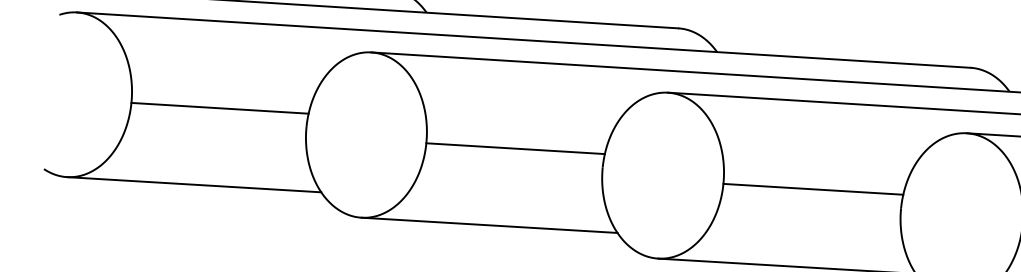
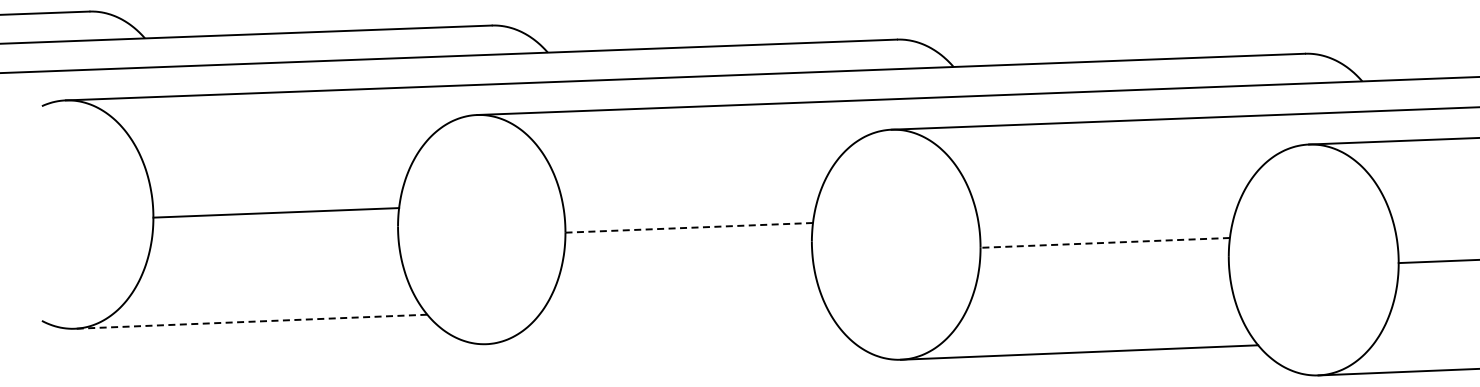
line: (515, 148) -> (689, 227), solid -> dashed
line: (193, 184) -> (250, 321), solid -> dashed
line: (813, 189) -> (1105, 242), solid -> dashed
line: (489, 224) -> (663, 336), removed

